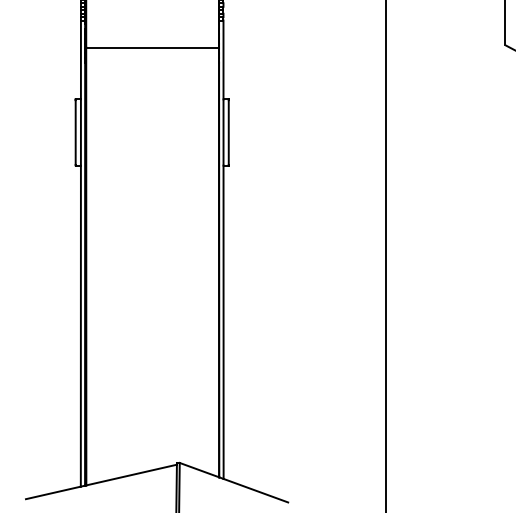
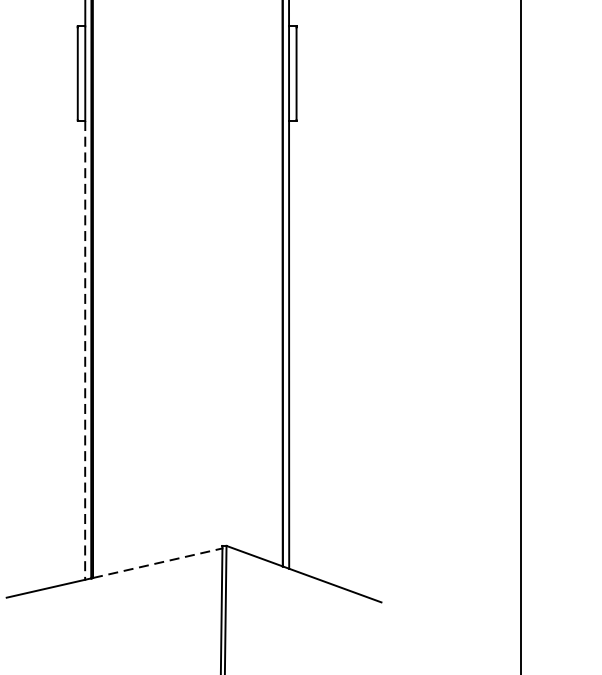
line: (80, 326) -> (84, 350), solid -> dashed
line: (132, 474) -> (158, 562), solid -> dashed

